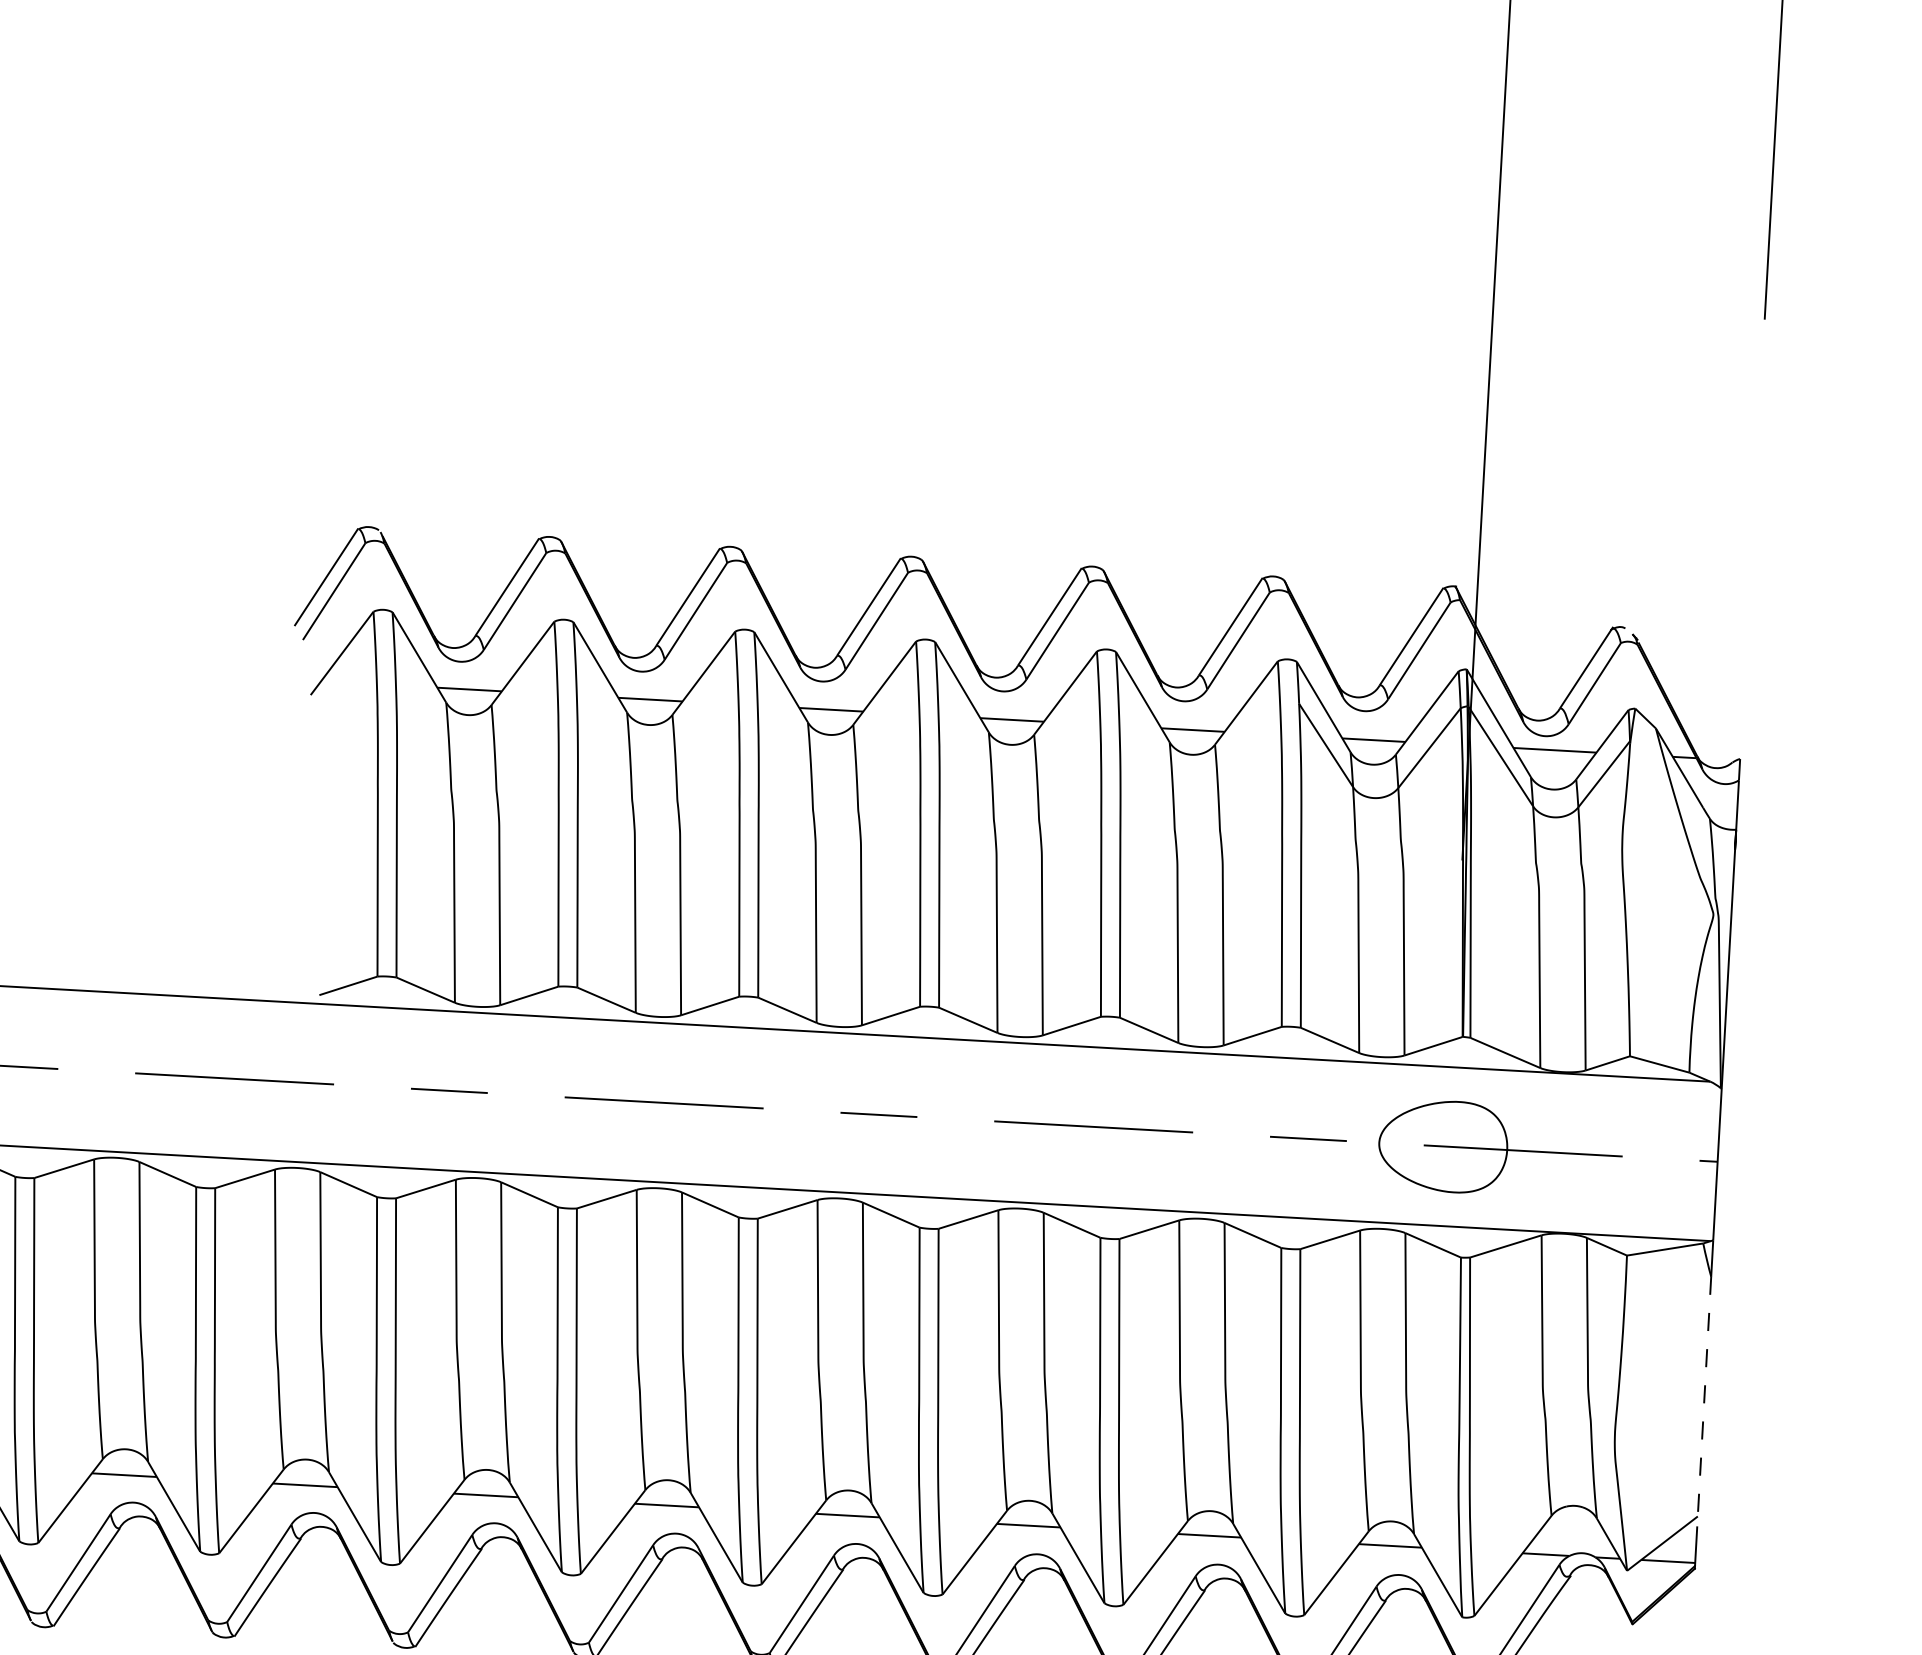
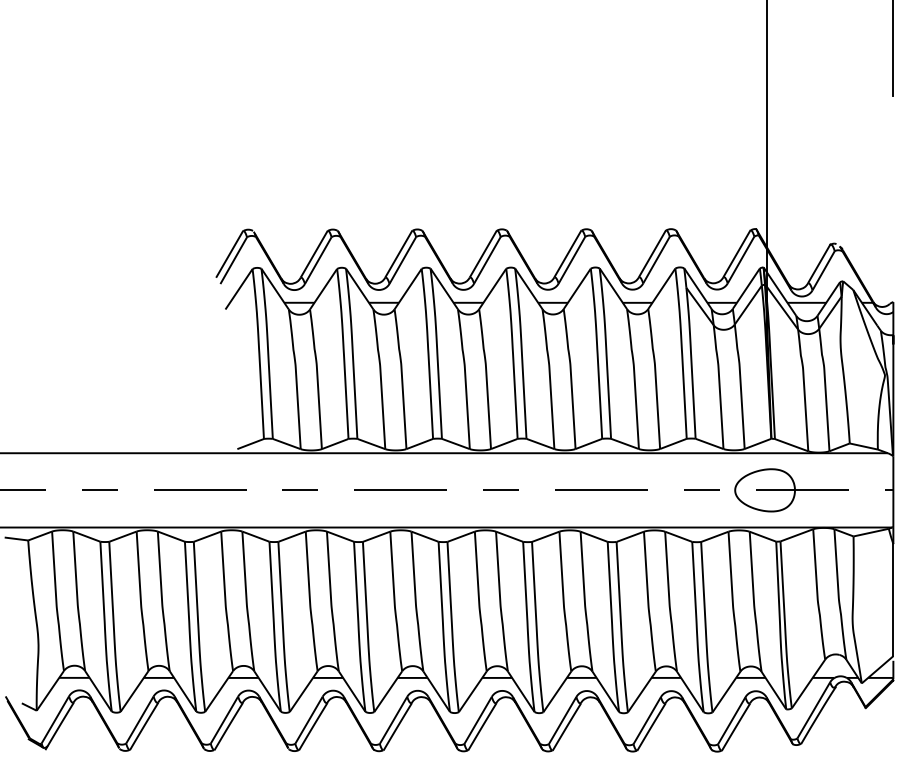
line: (1704, 1397) -> (893, 600), dashed -> solid

